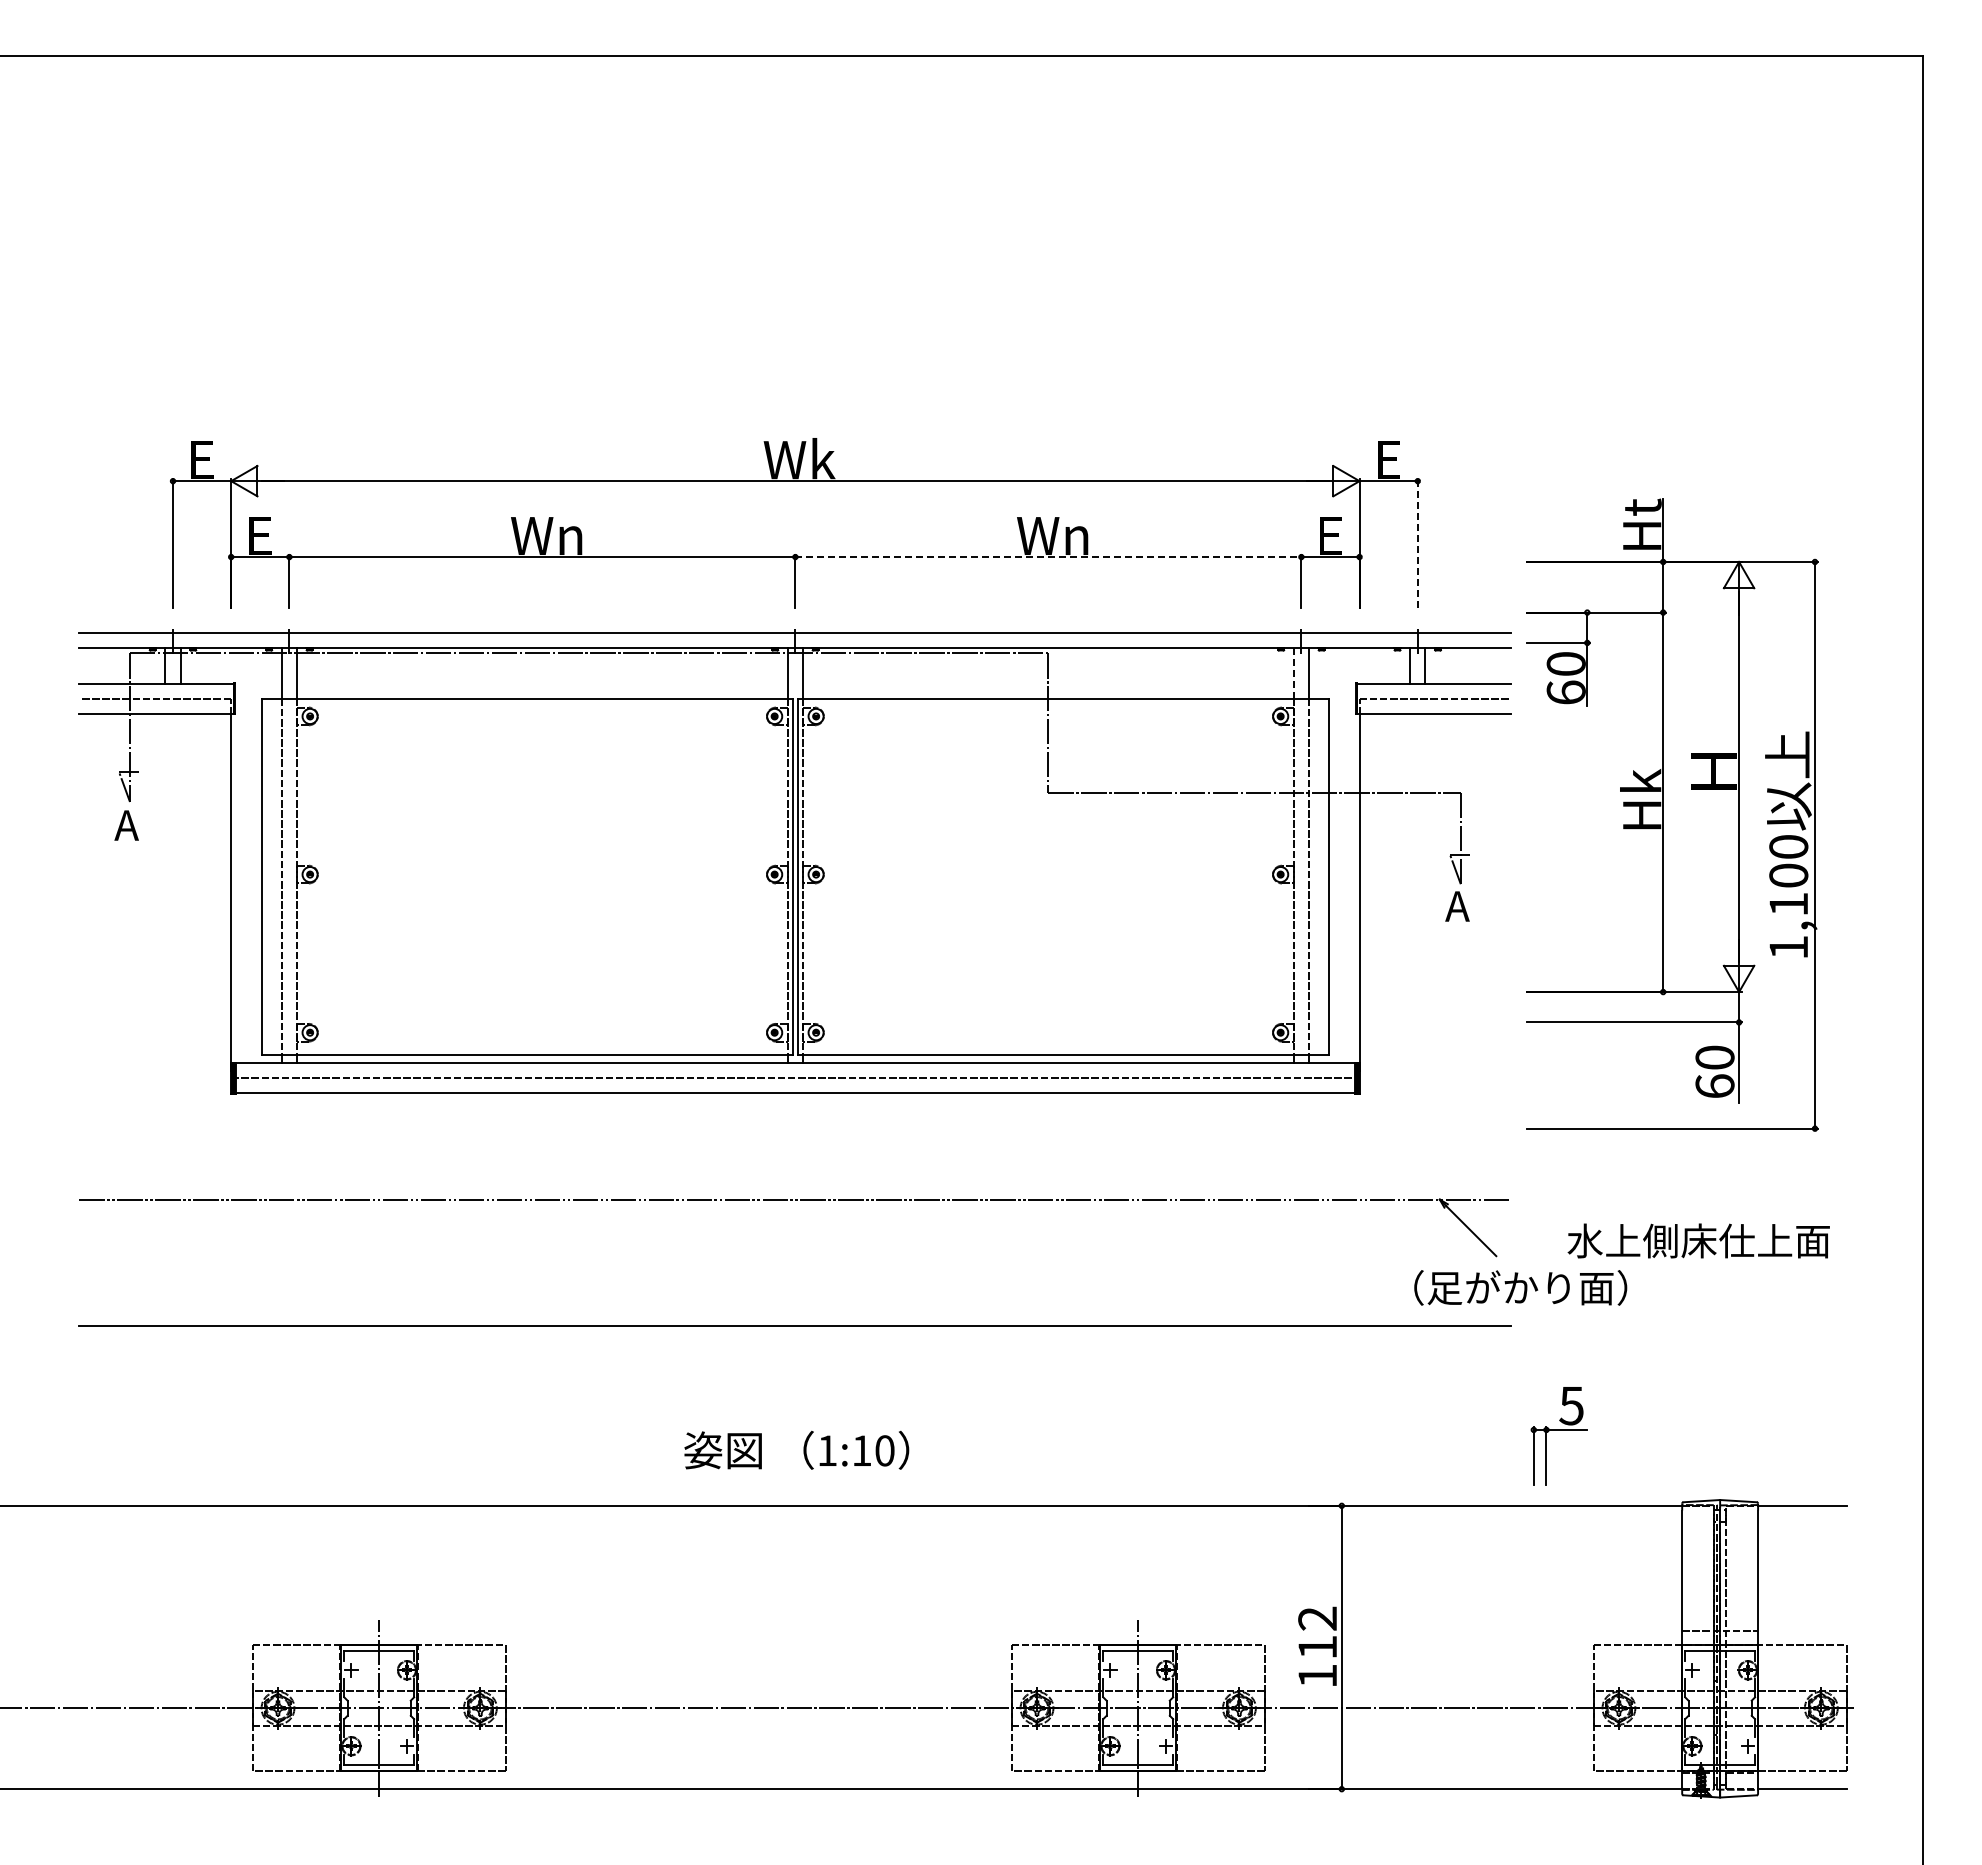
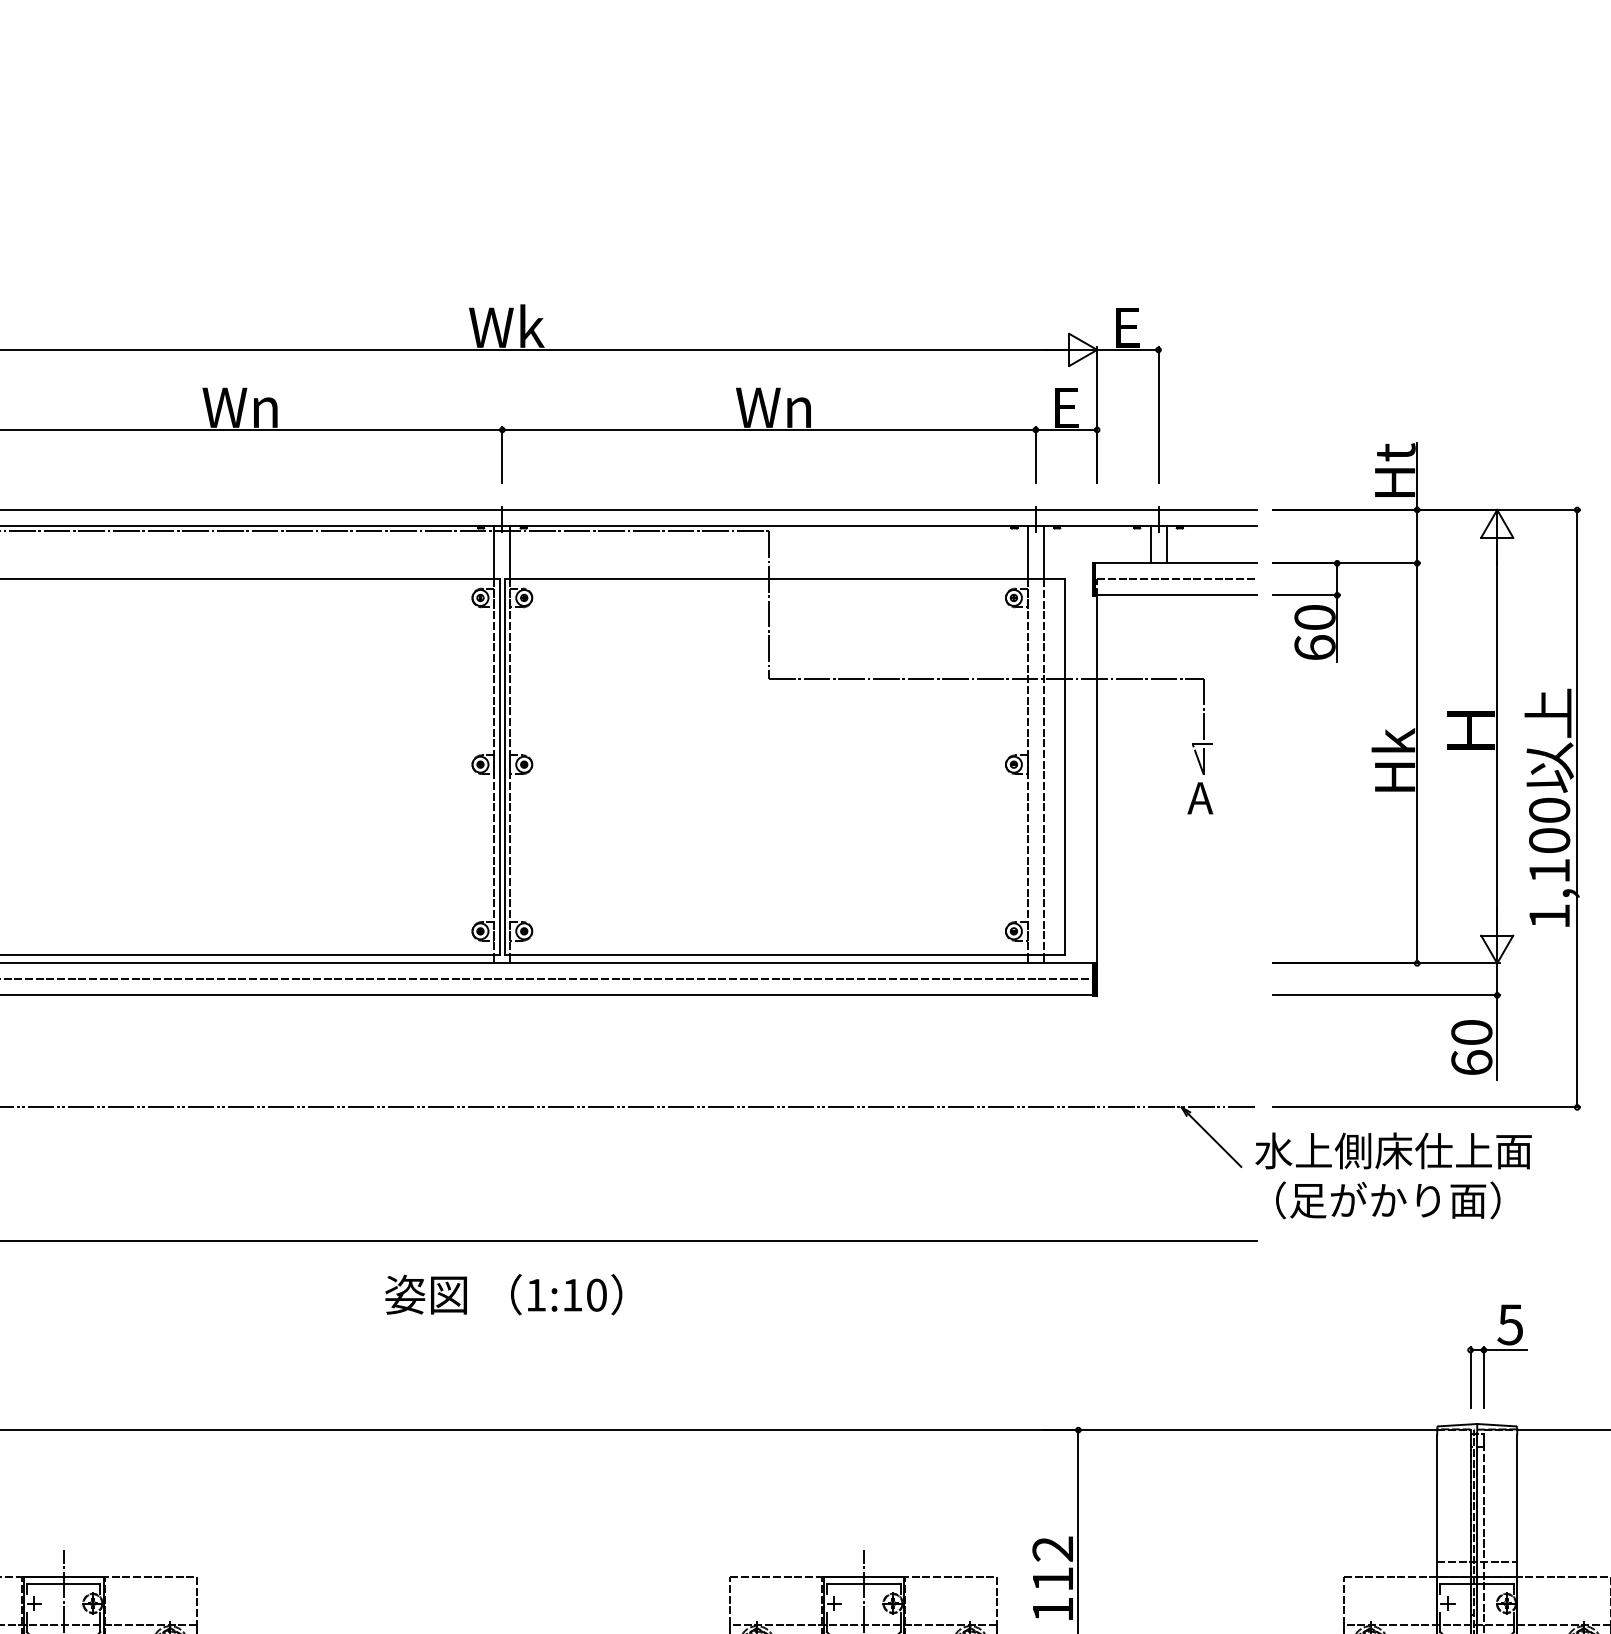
line: (1417, 543) -> (1158, 415), dashed -> solid
line: (1048, 557) -> (769, 430), dashed -> solid
line: (1293, 673) -> (1027, 552), dashed -> solid
part: (1672, 814) -> (1427, 776), moved
text: (1698, 1240) -> (1393, 1150), moved
text: (1520, 1287) -> (1388, 1199), moved
part: (1558, 1436) -> (1496, 1357), moved
text: (796, 1449) -> (503, 1293), moved

